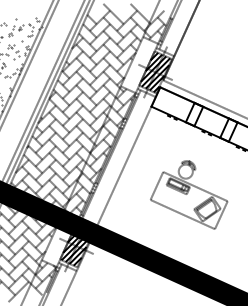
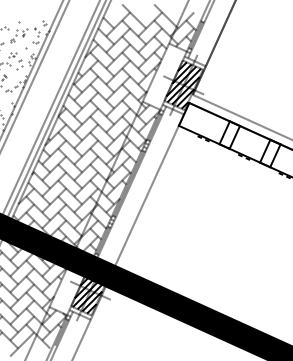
part: (189, 194) -> (223, 229), removed

